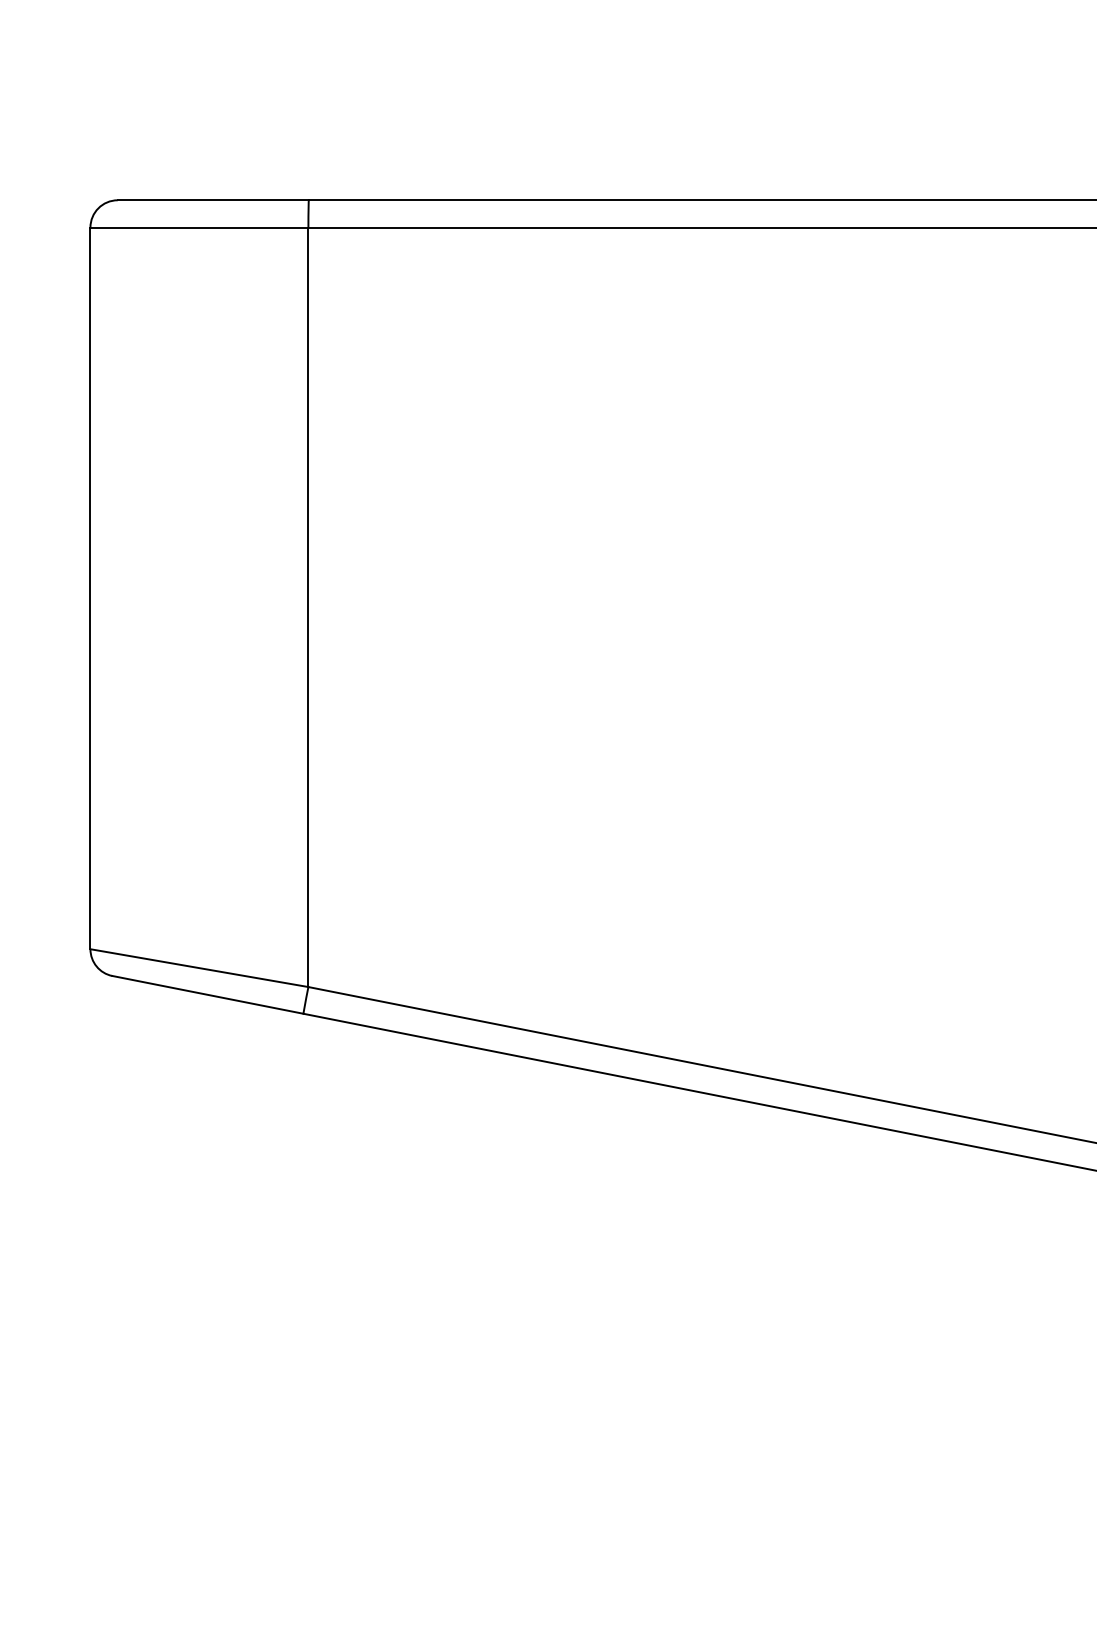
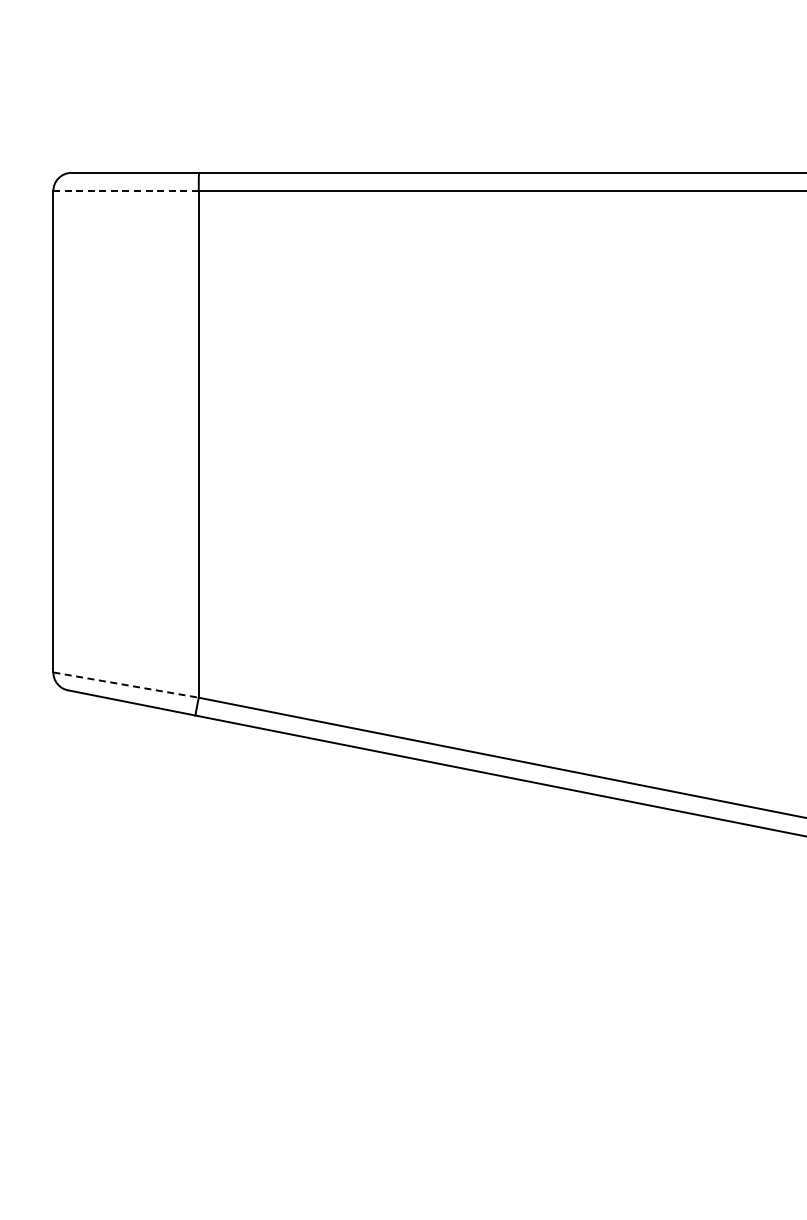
line: (200, 228) -> (126, 191), solid -> dashed
line: (200, 968) -> (126, 685), solid -> dashed

